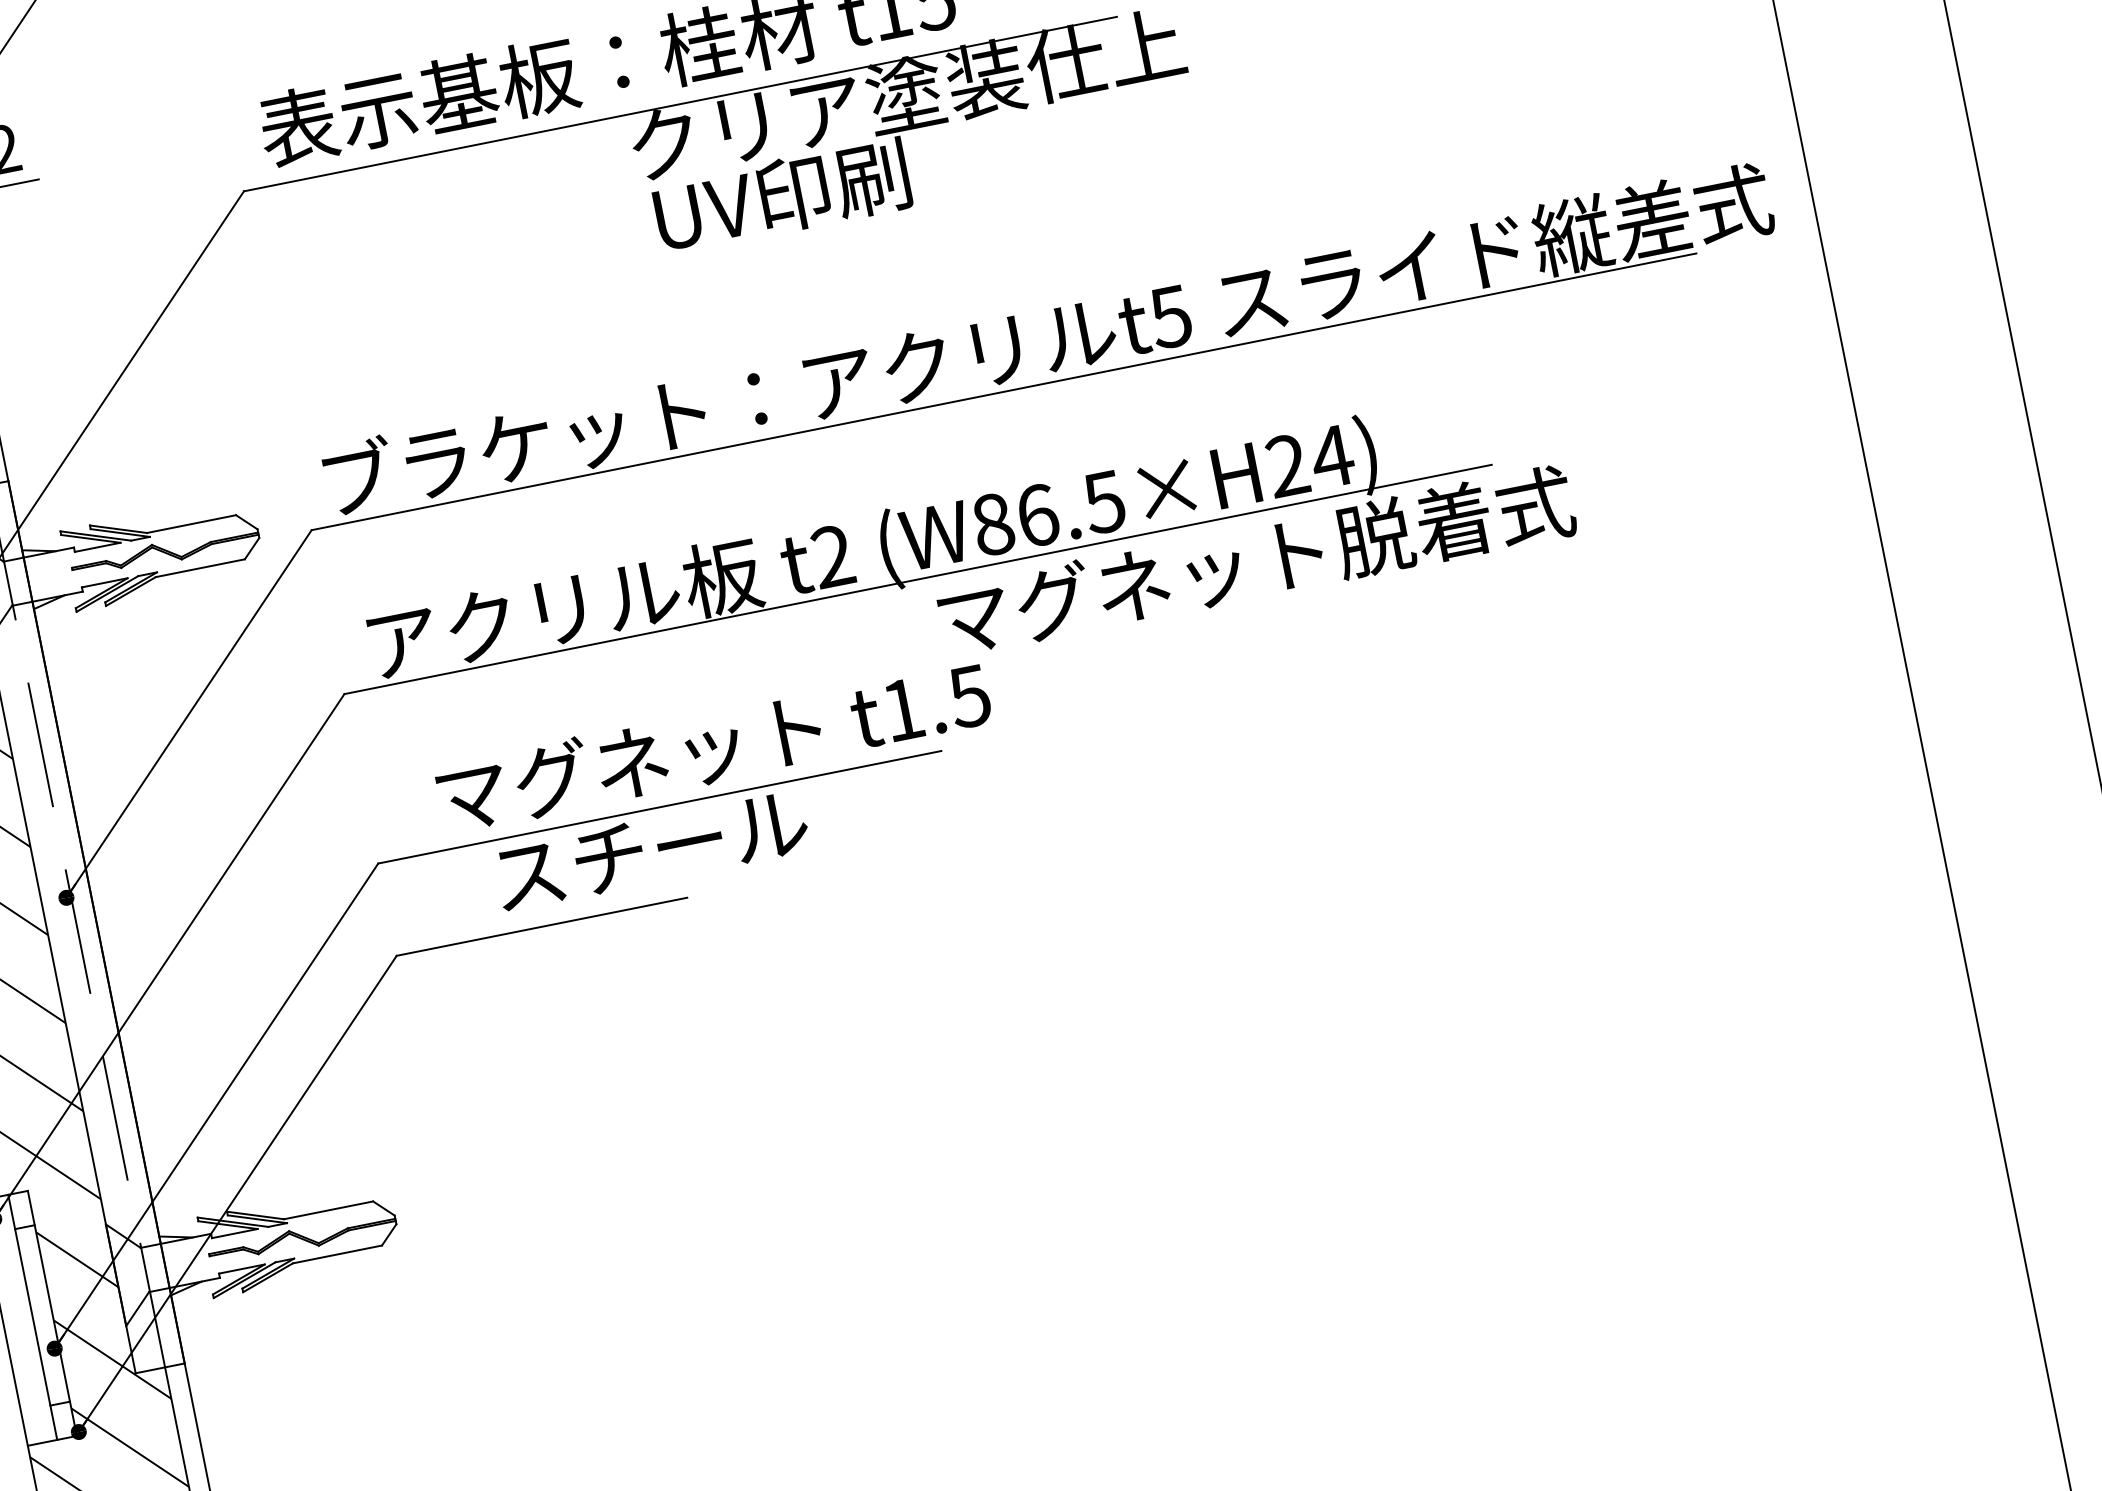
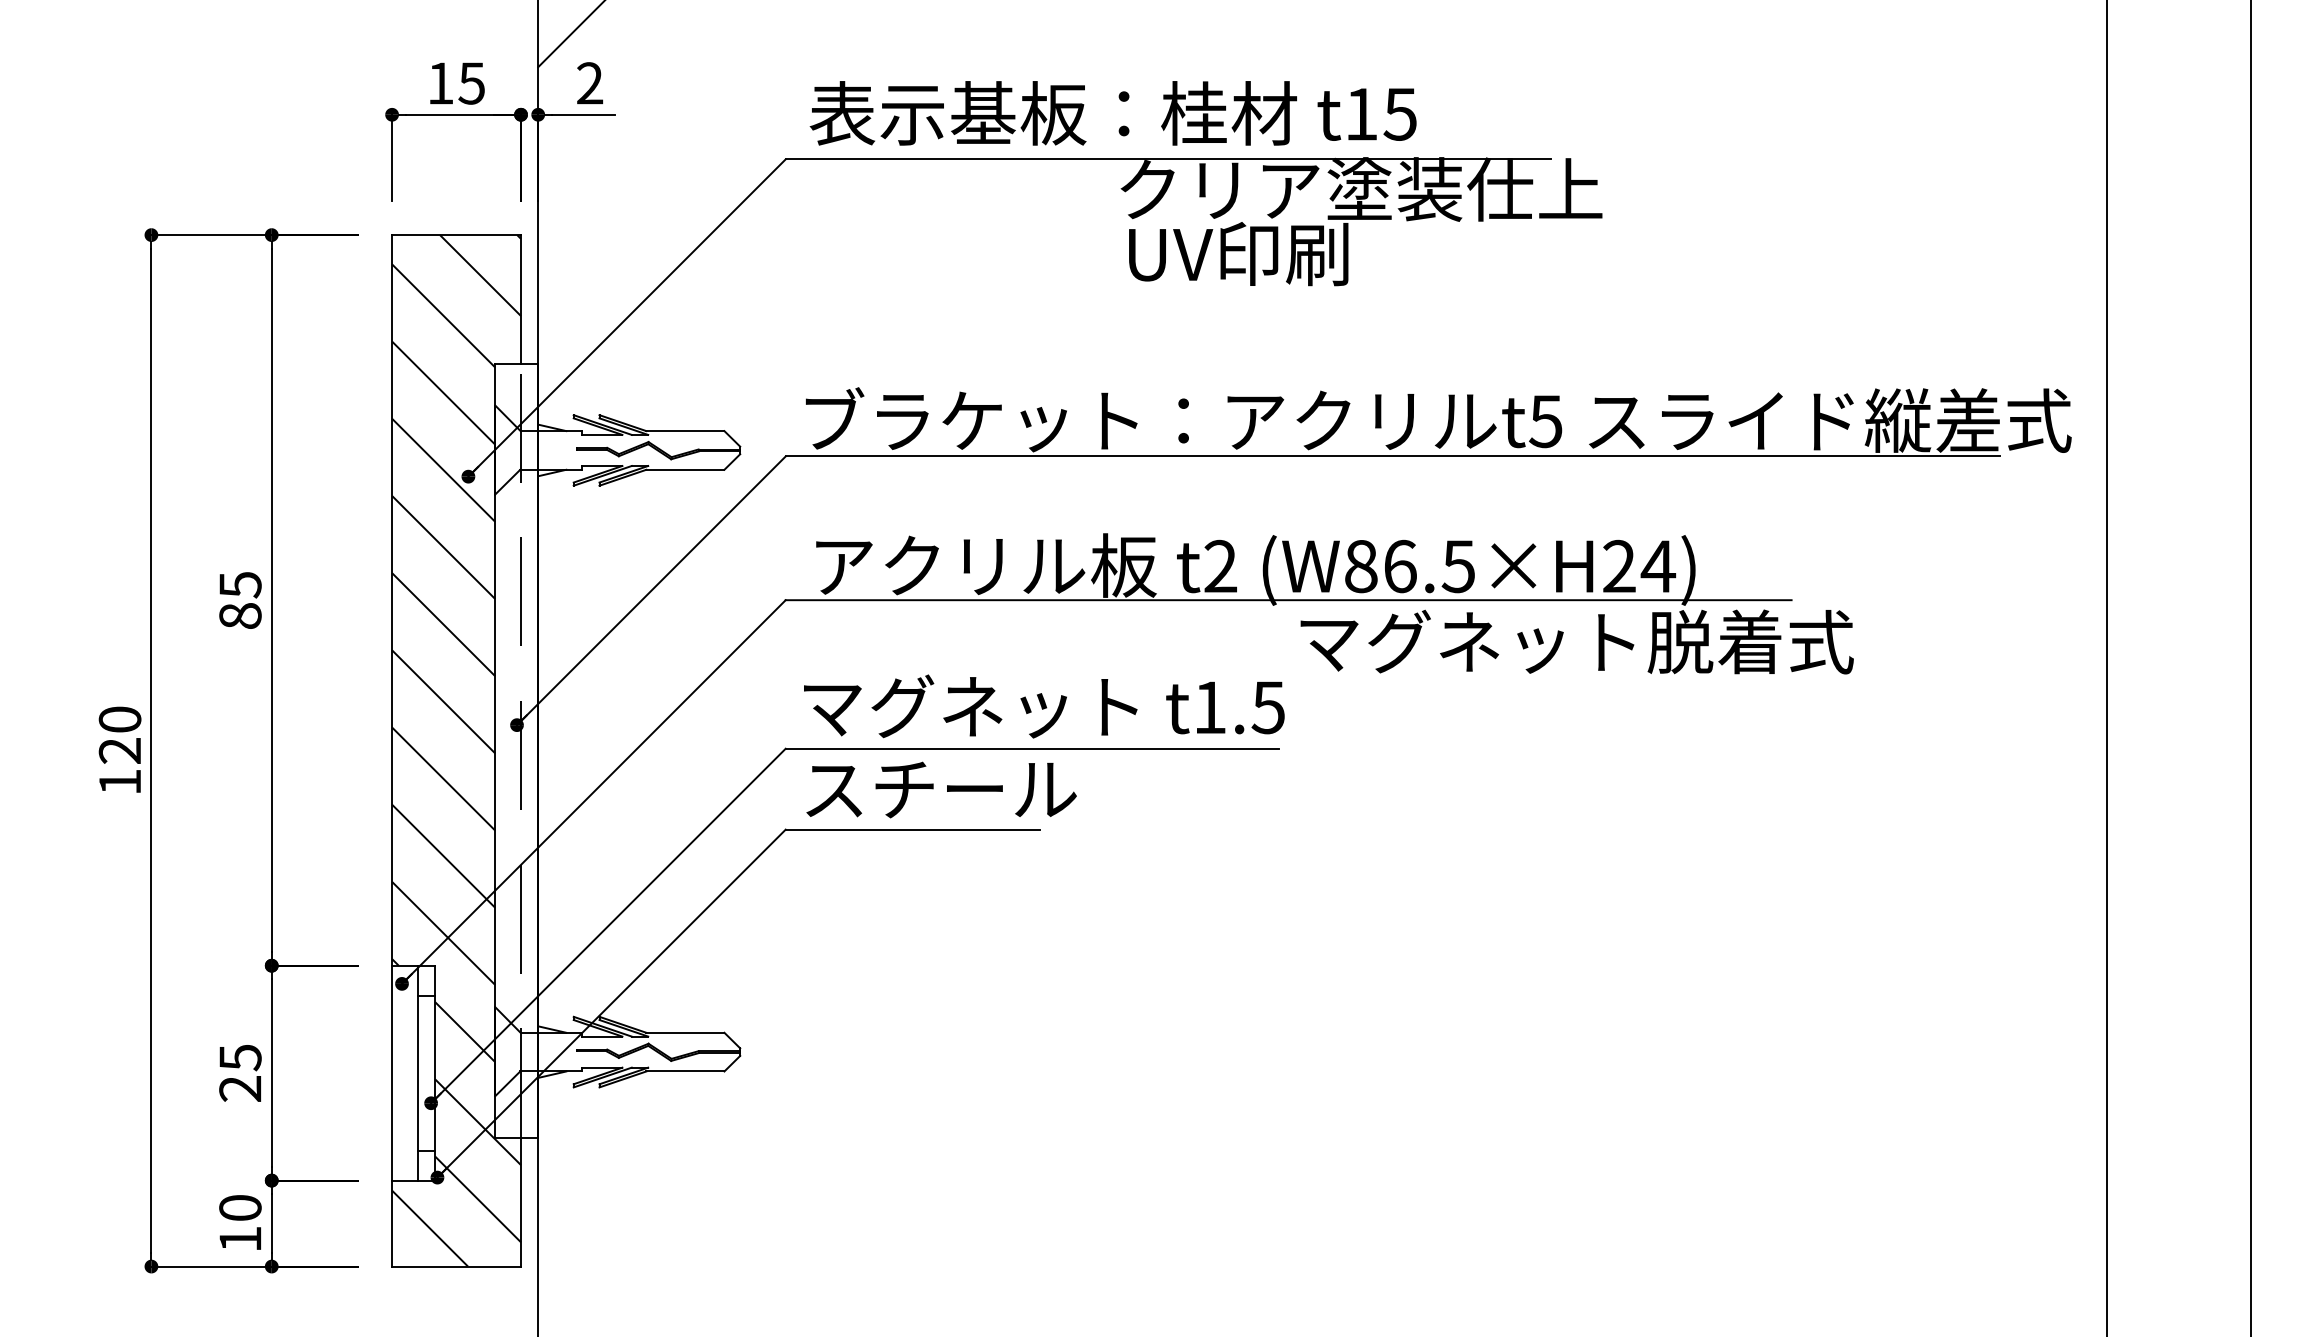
text: (714, 746) -> (1044, 706), moved
text: (651, 850) -> (941, 789), moved

